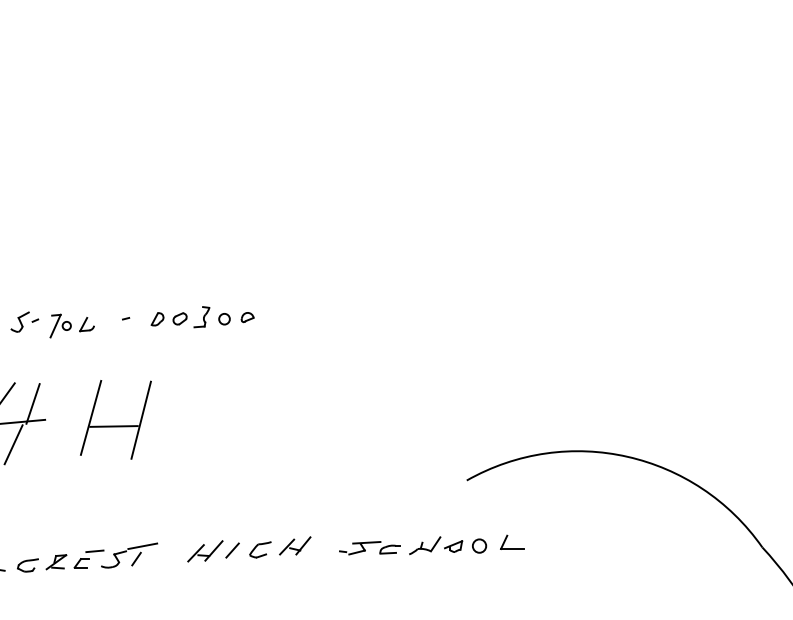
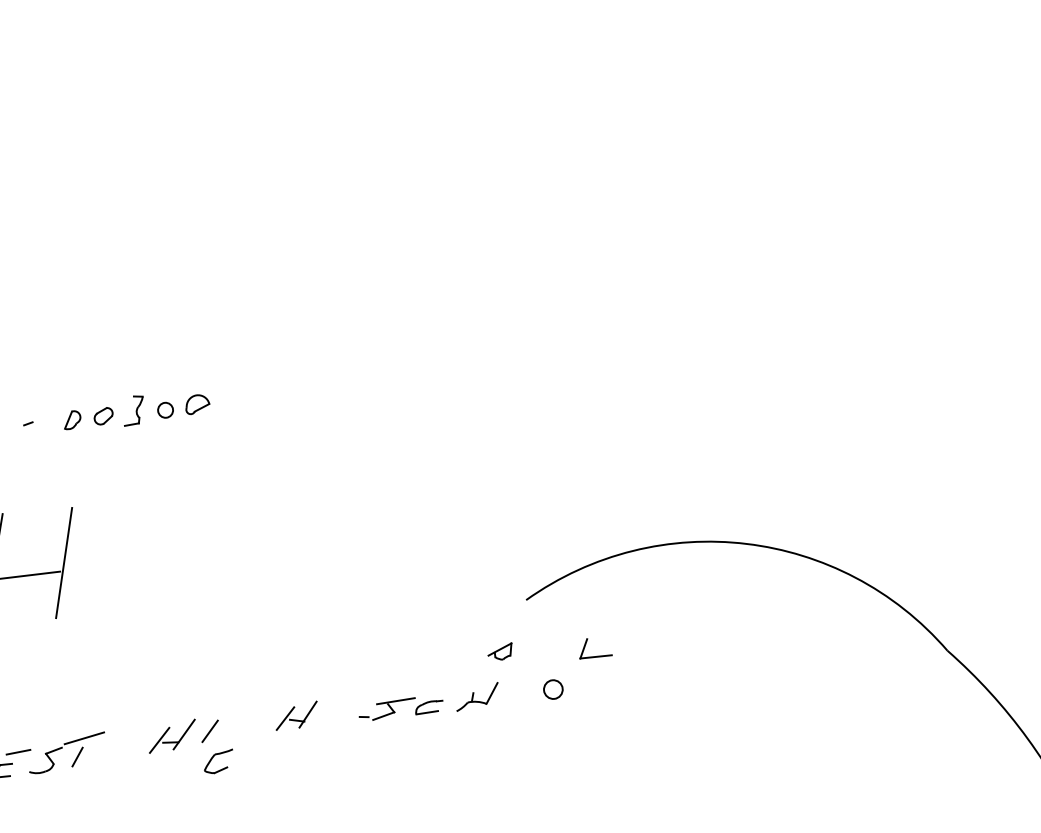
part: (247, 317) -> (197, 404), size x1.4
part: (506, 539) -> (586, 644), moved
part: (453, 546) -> (500, 652), moved
part: (260, 549) -> (218, 761), moved

